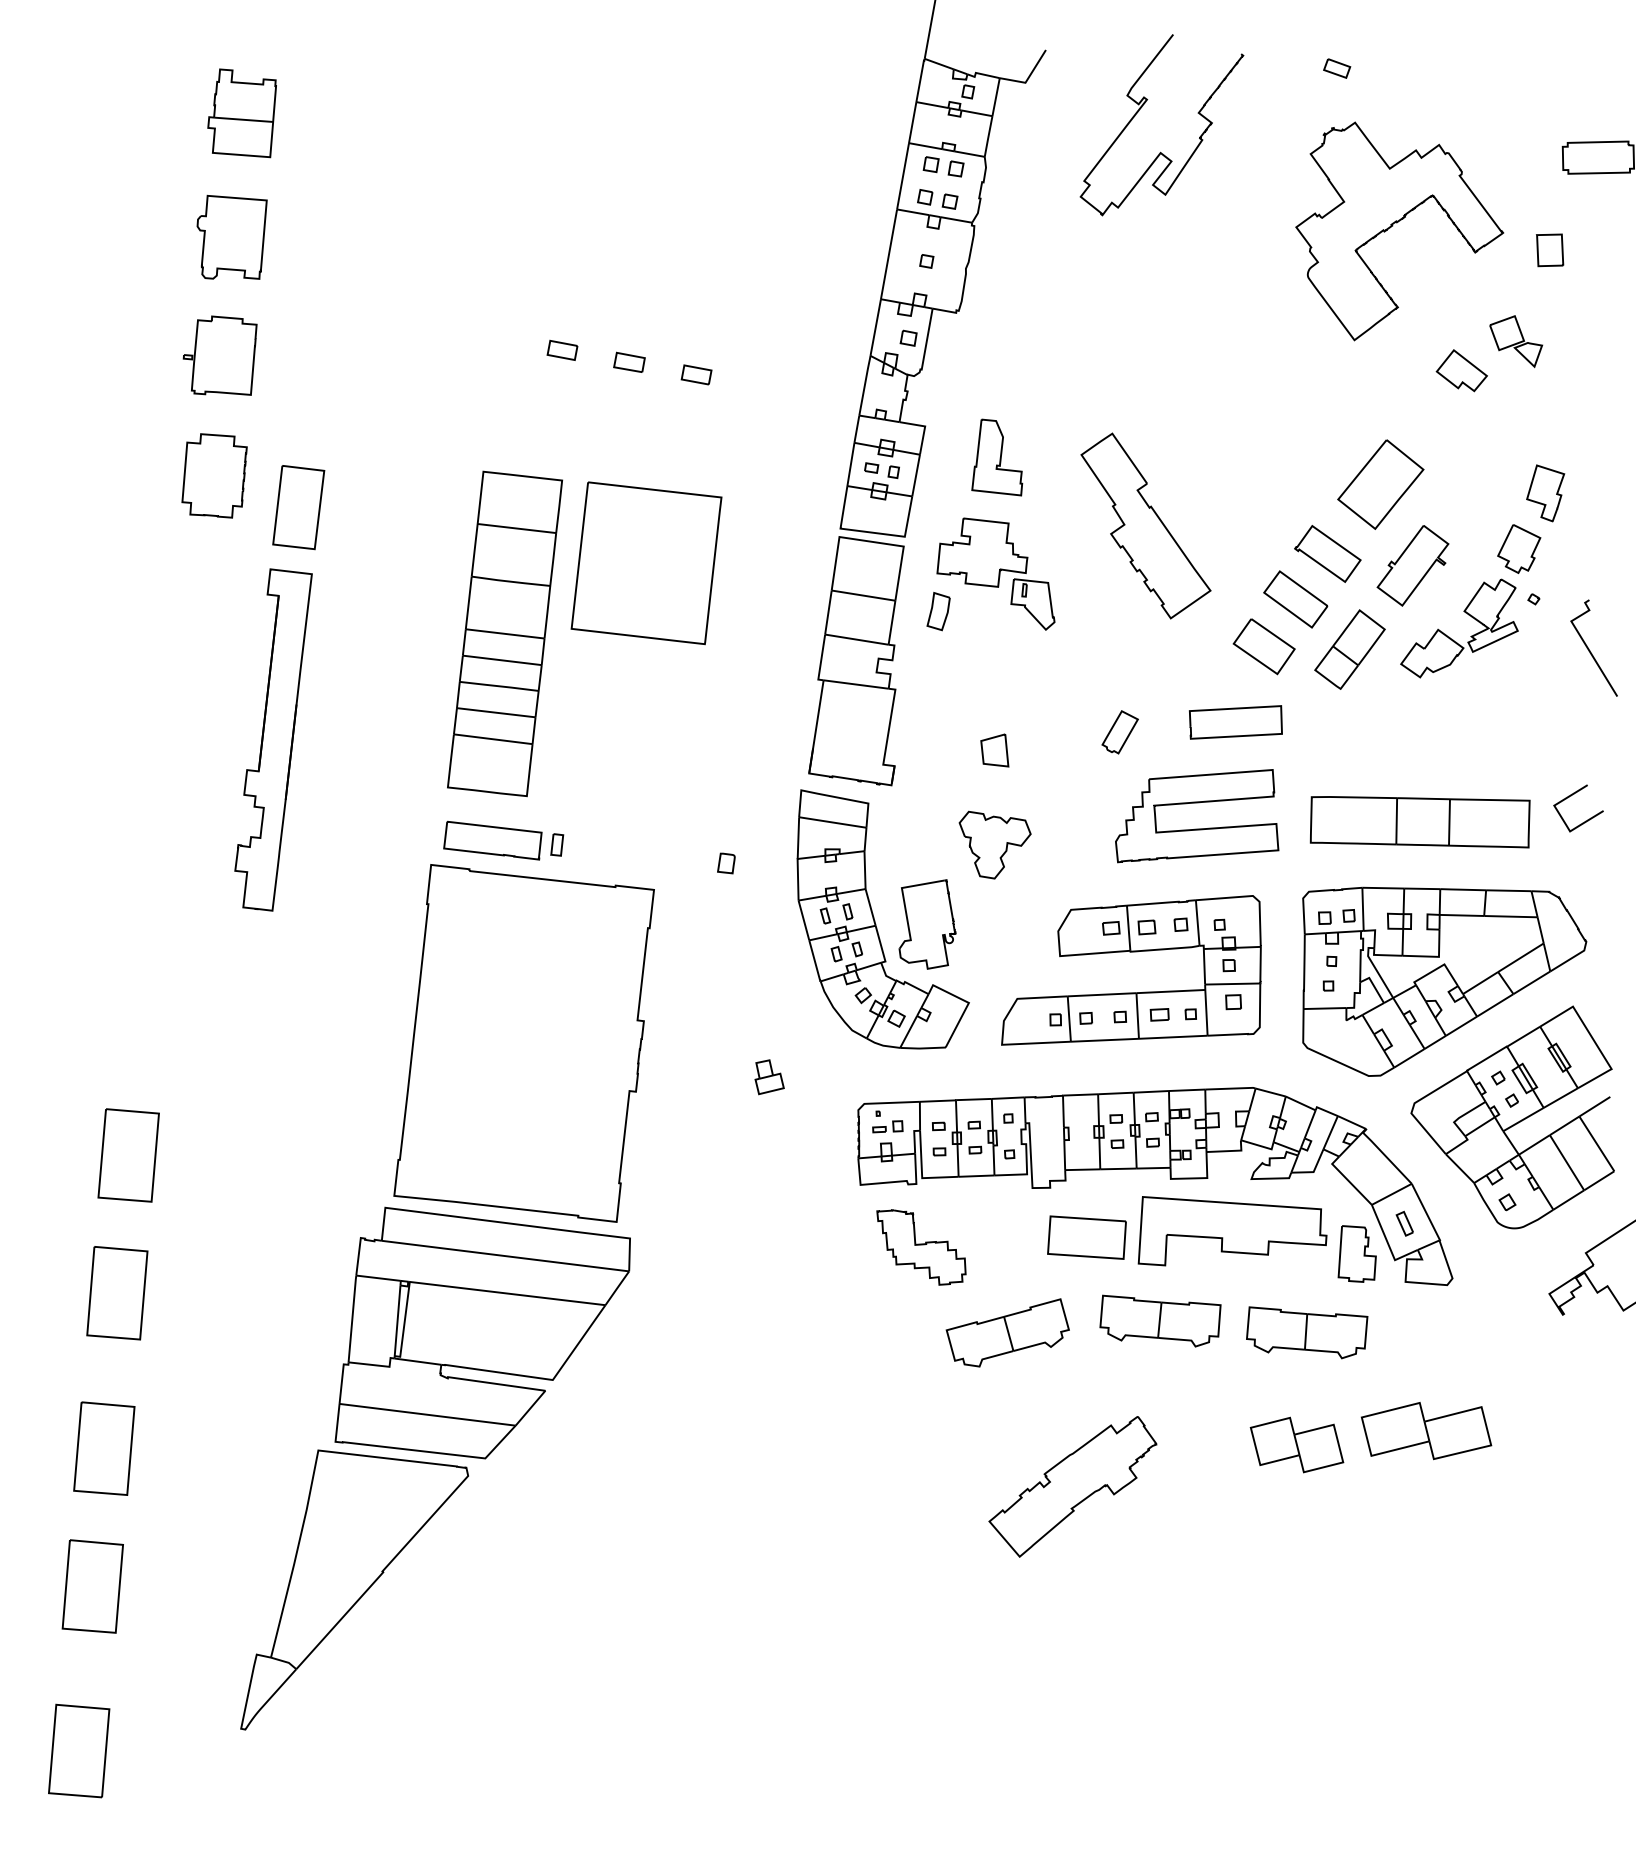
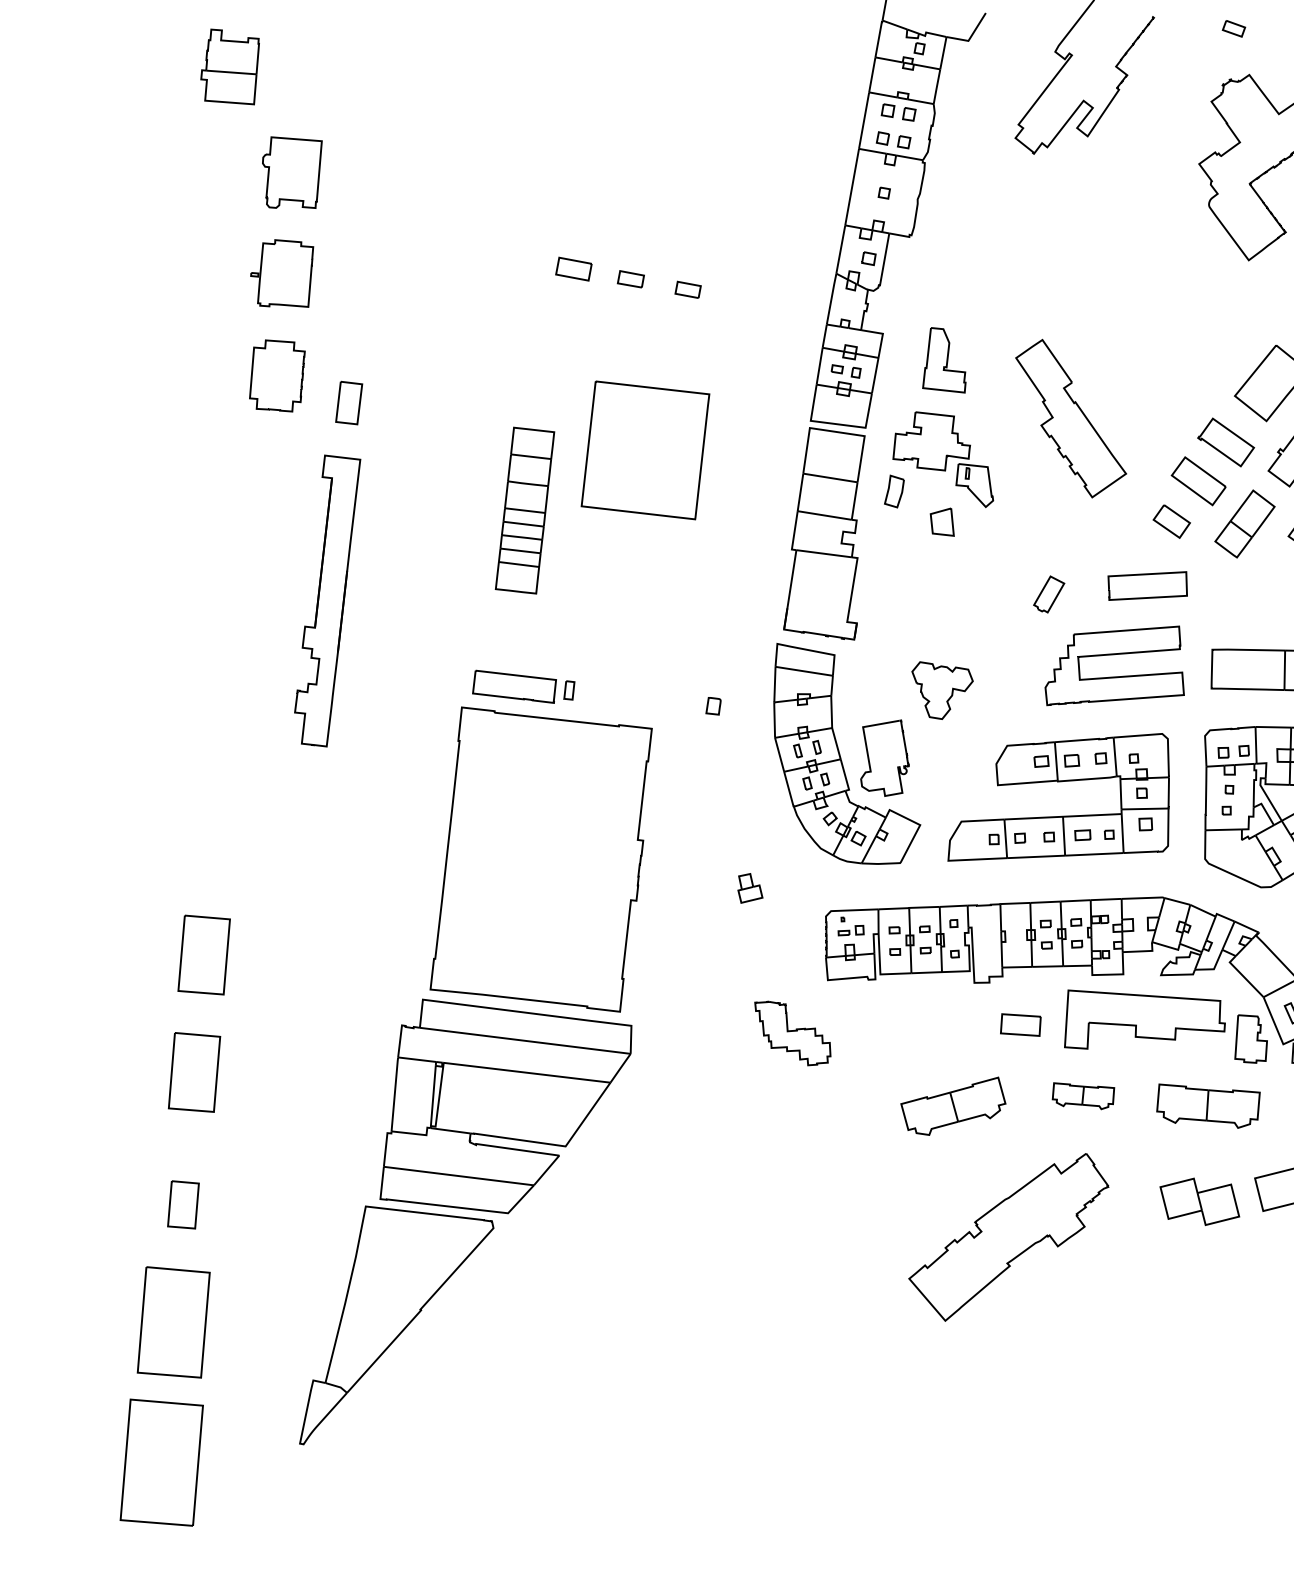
part: (241, 113) -> (229, 67), moved
part: (562, 349) -> (573, 268), size x1.4
part: (298, 507) -> (348, 402), size x0.6
part: (505, 633) -> (525, 510), size x0.6
part: (1263, 646) -> (1171, 521), size x0.7
part: (994, 750) -> (942, 522), moved
part: (1086, 1237) -> (1020, 1024), size x0.6
part: (921, 1247) -> (792, 1033), moved
part: (1160, 1320) -> (1083, 1095), size x0.6
part: (104, 1448) -> (183, 1204), size x0.6
part: (1072, 1486) -> (1008, 1237), size x1.4
part: (92, 1586) -> (173, 1322), size x1.4
part: (79, 1750) -> (162, 1462), size x1.6

